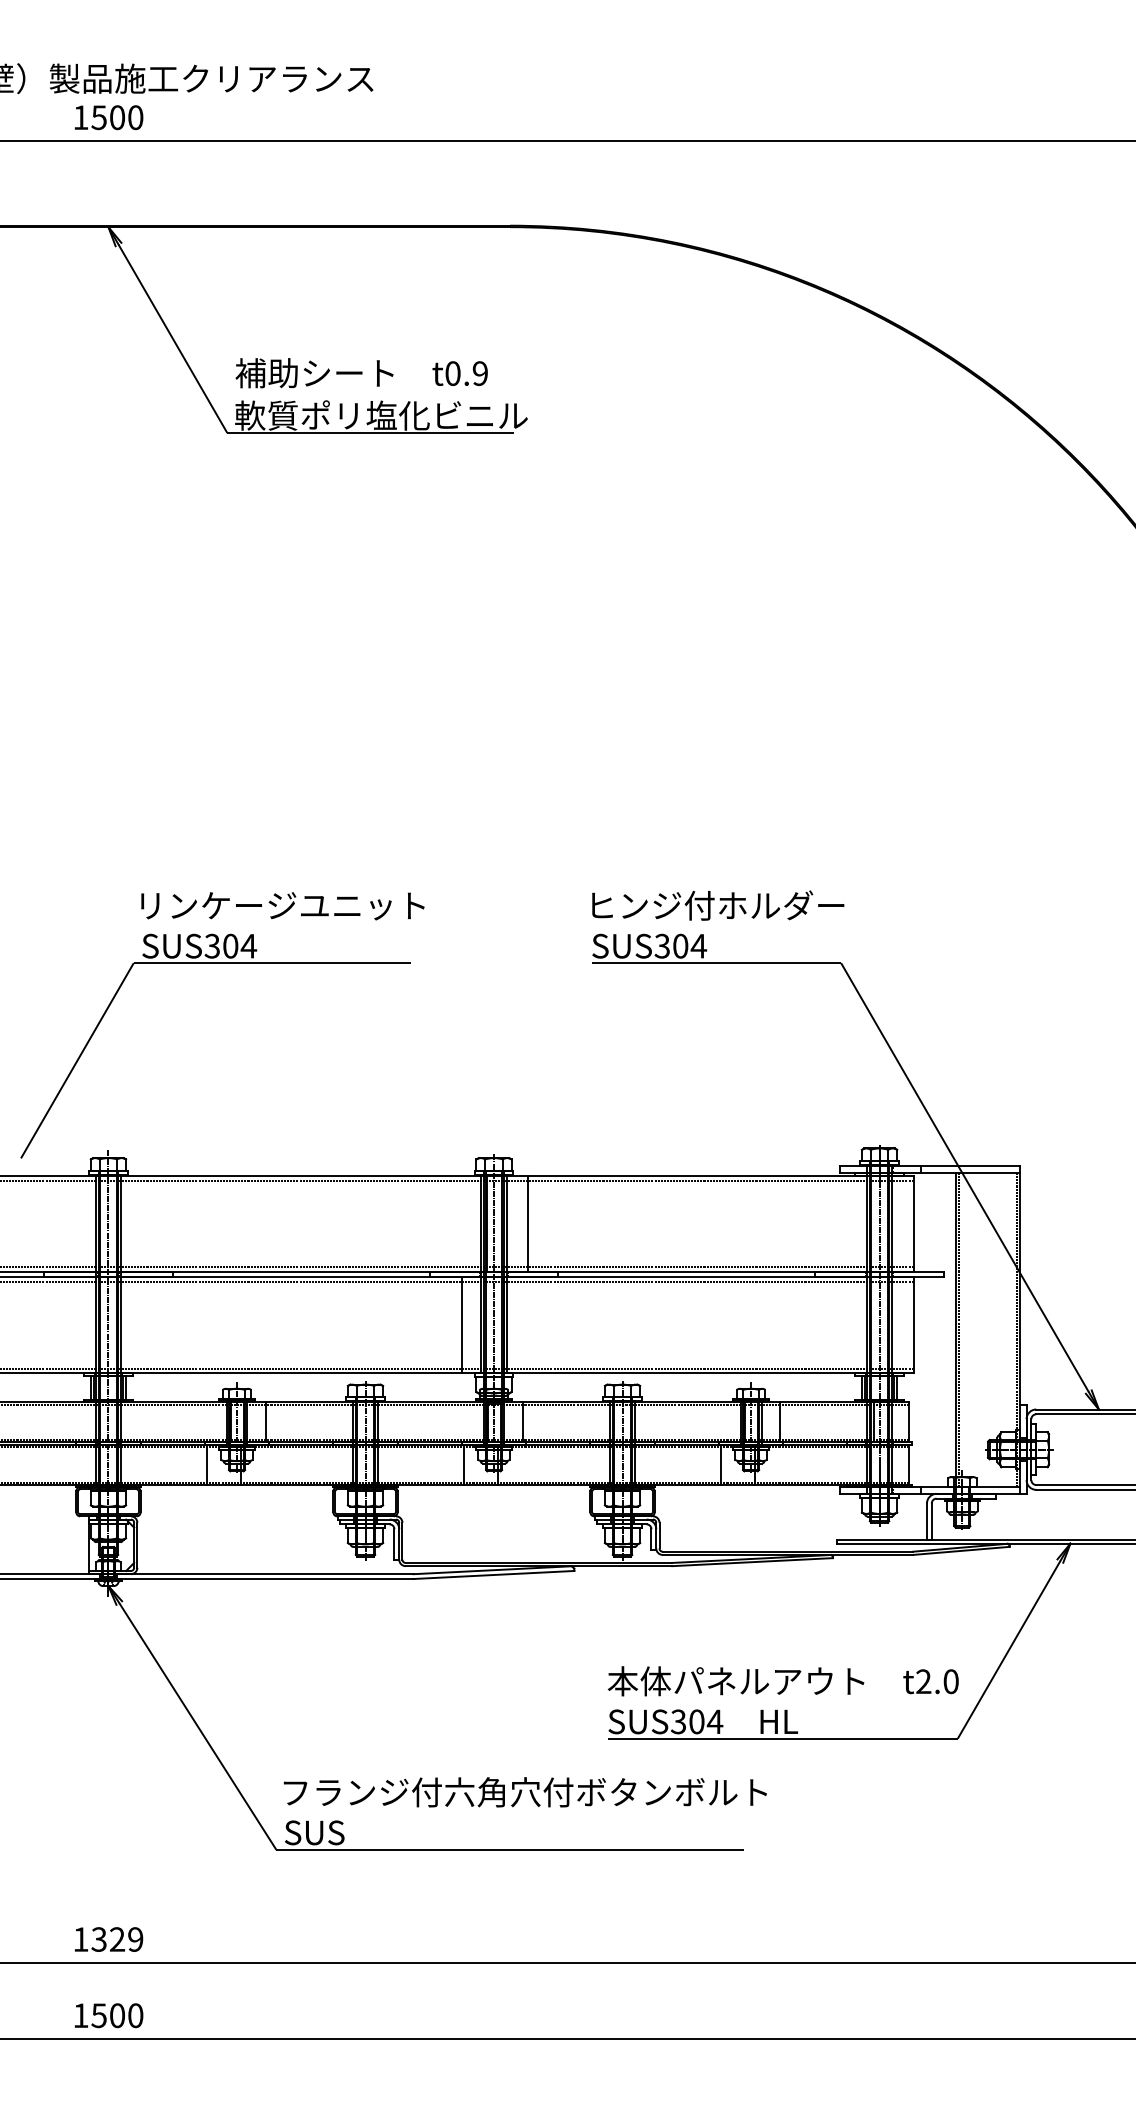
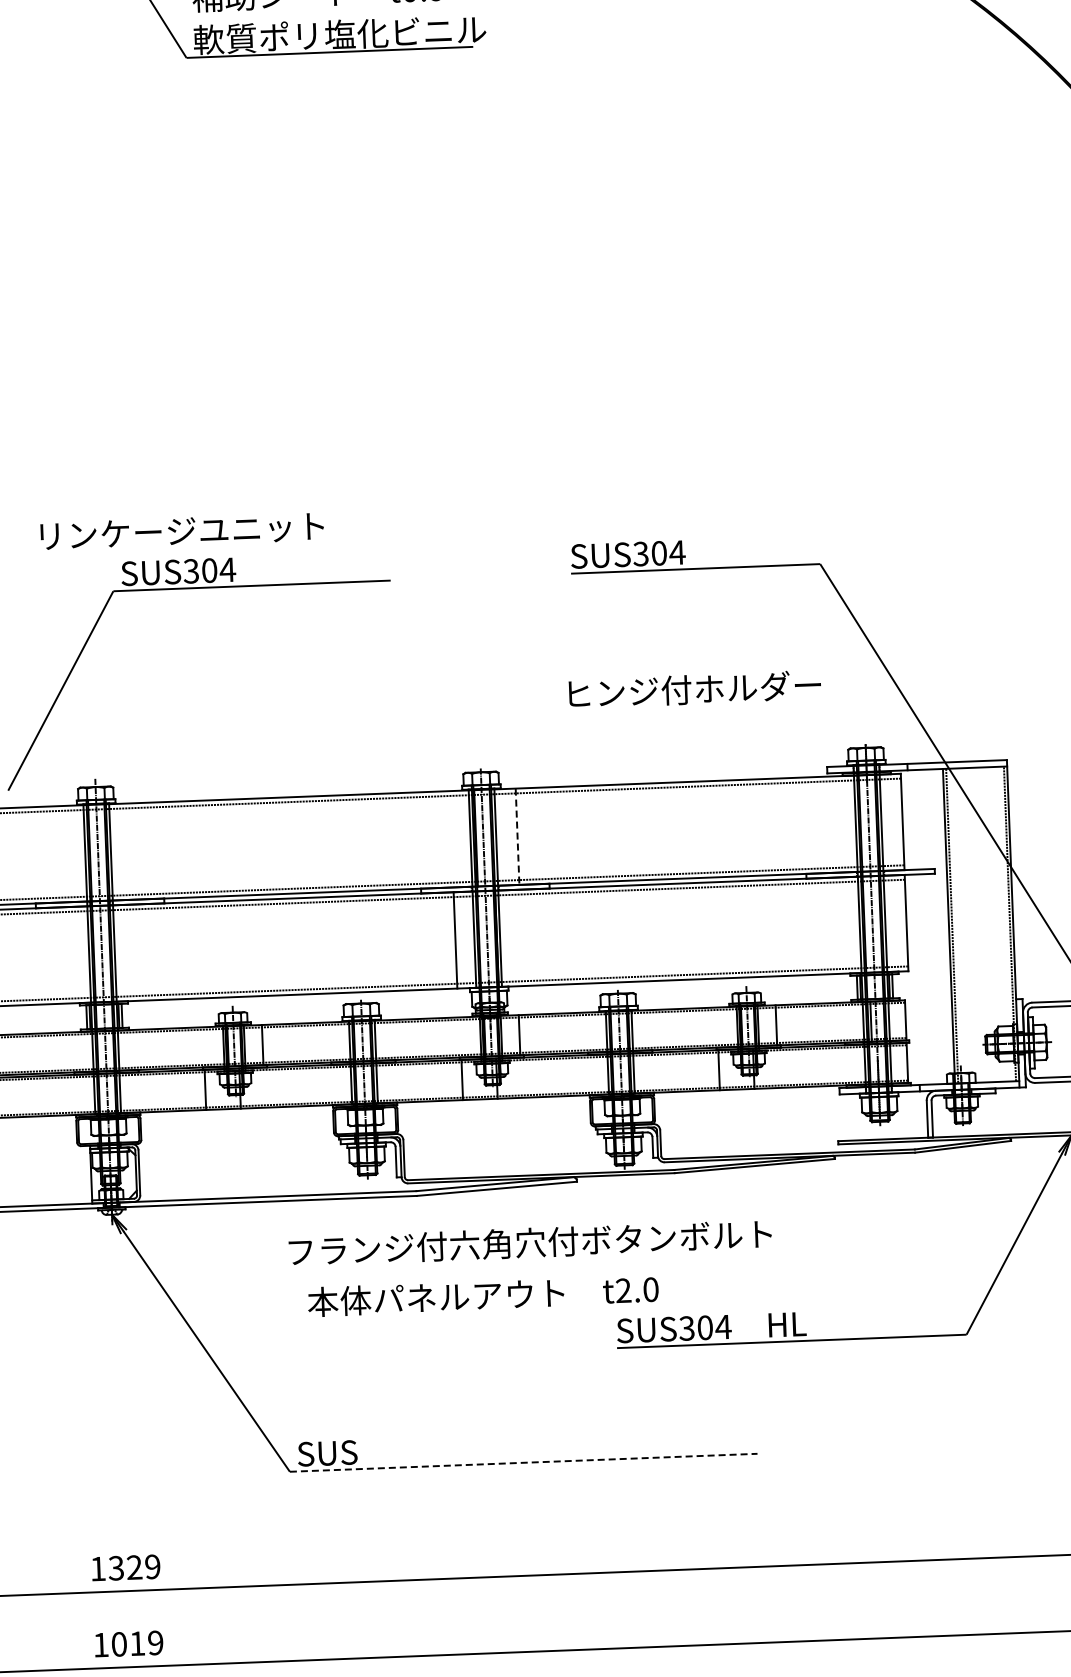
text: (718, 905) -> (695, 689), moved
text: (282, 906) -> (181, 531), moved
line: (528, 1224) -> (517, 837), solid -> dashed
text: (782, 1681) -> (482, 1295), moved
text: (524, 1792) -> (529, 1243), moved
line: (510, 1849) -> (523, 1462), solid -> dashed
text: (117, 2015) -> (137, 1643), 1500 -> 1019

